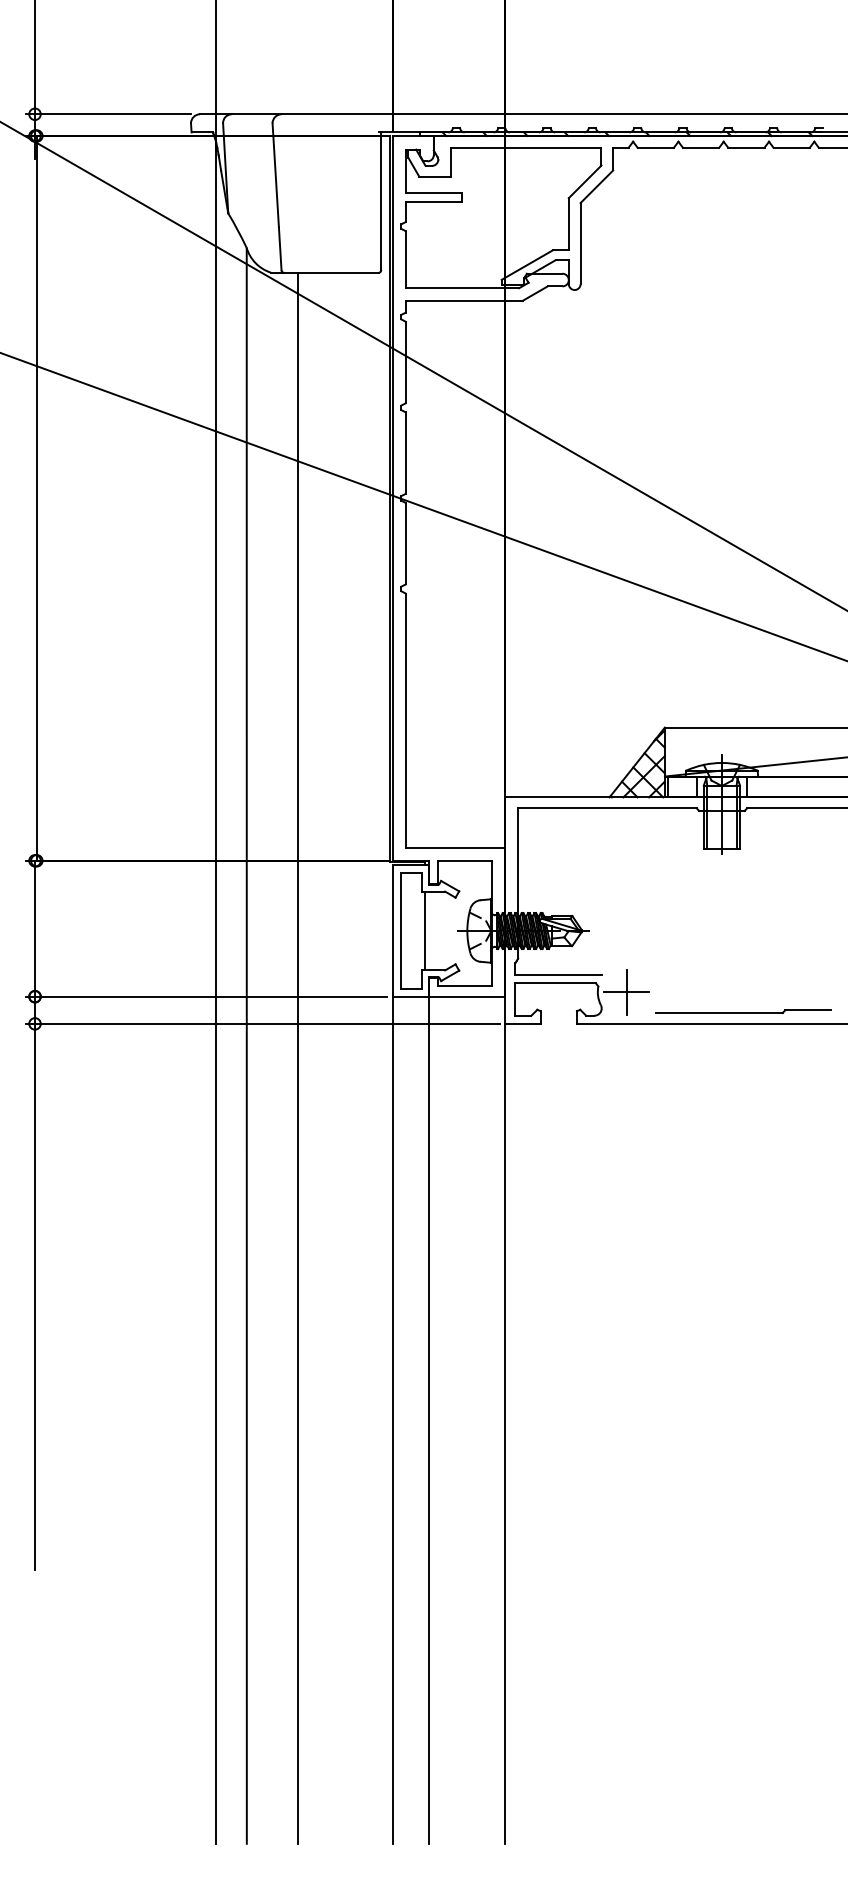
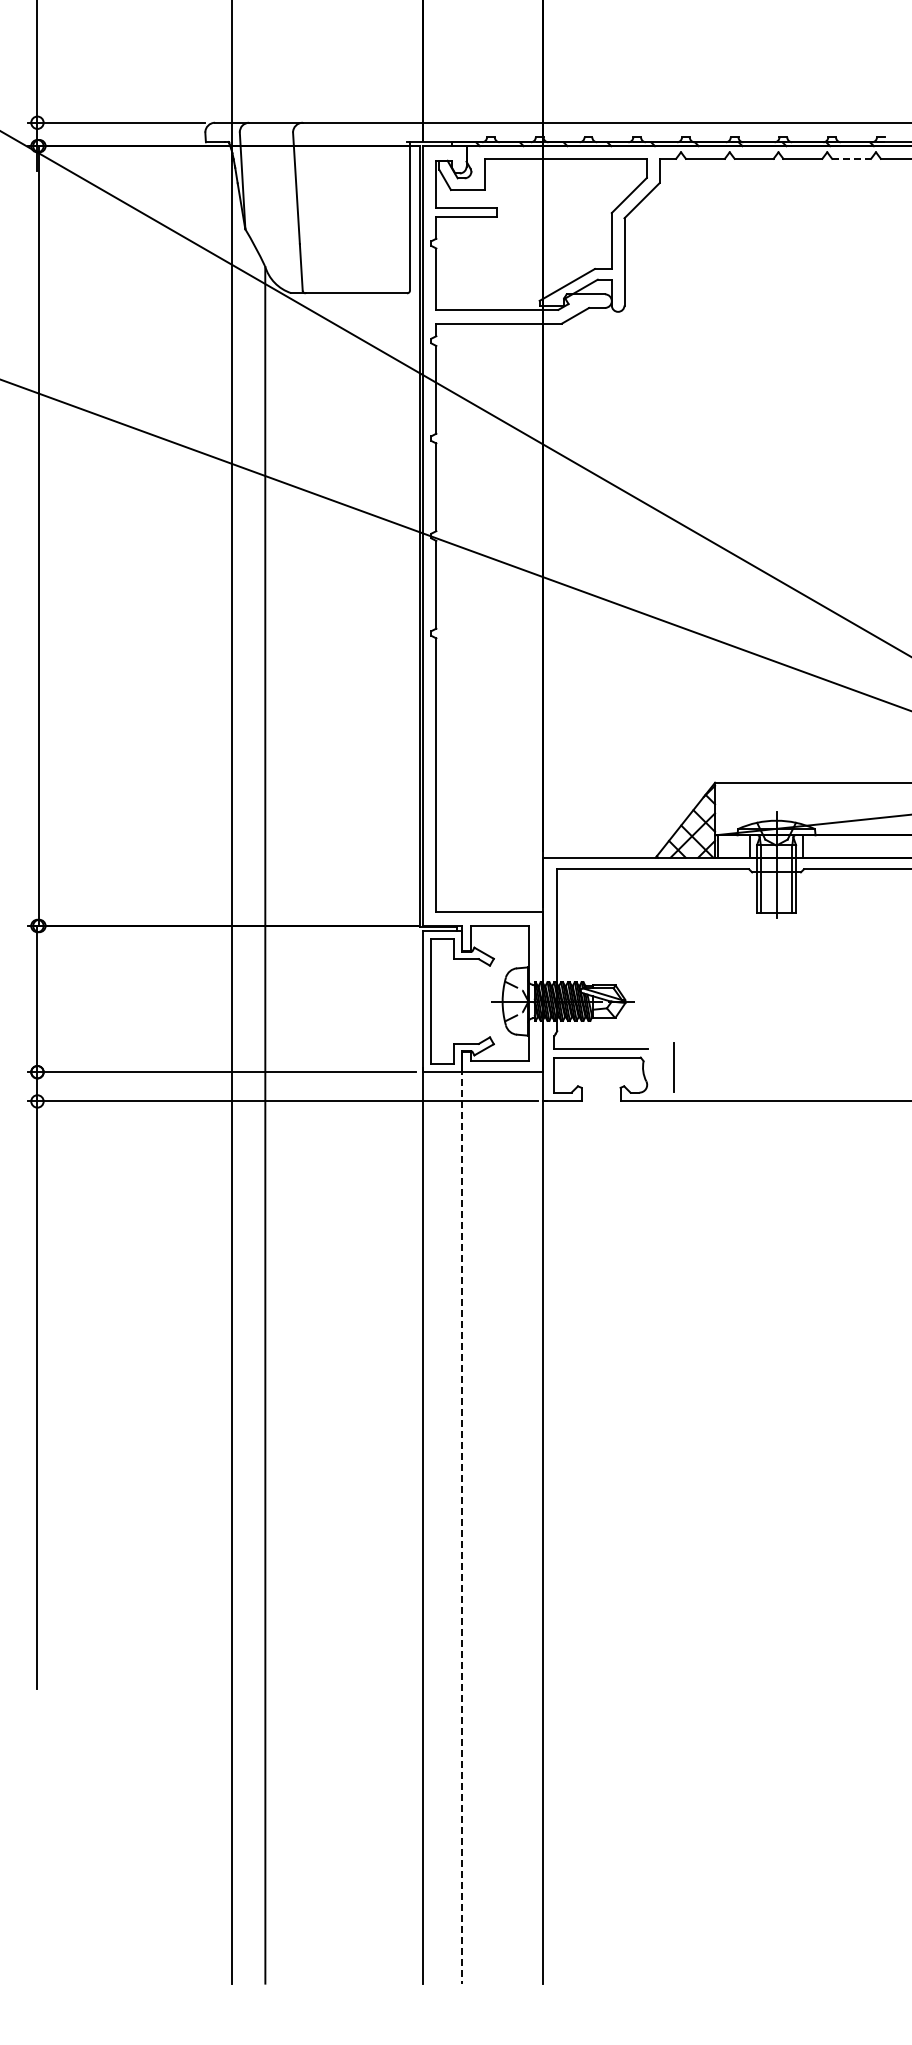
line: (792, 147) -> (852, 158), solid -> dashed
line: (424, 930) -> (456, 1001), removed
line: (626, 992) -> (673, 1067), removed
part: (743, 1010) -> (799, 1087), removed
line: (298, 1058) -> (320, 1138), removed
line: (429, 1417) -> (461, 1525), solid -> dashed

